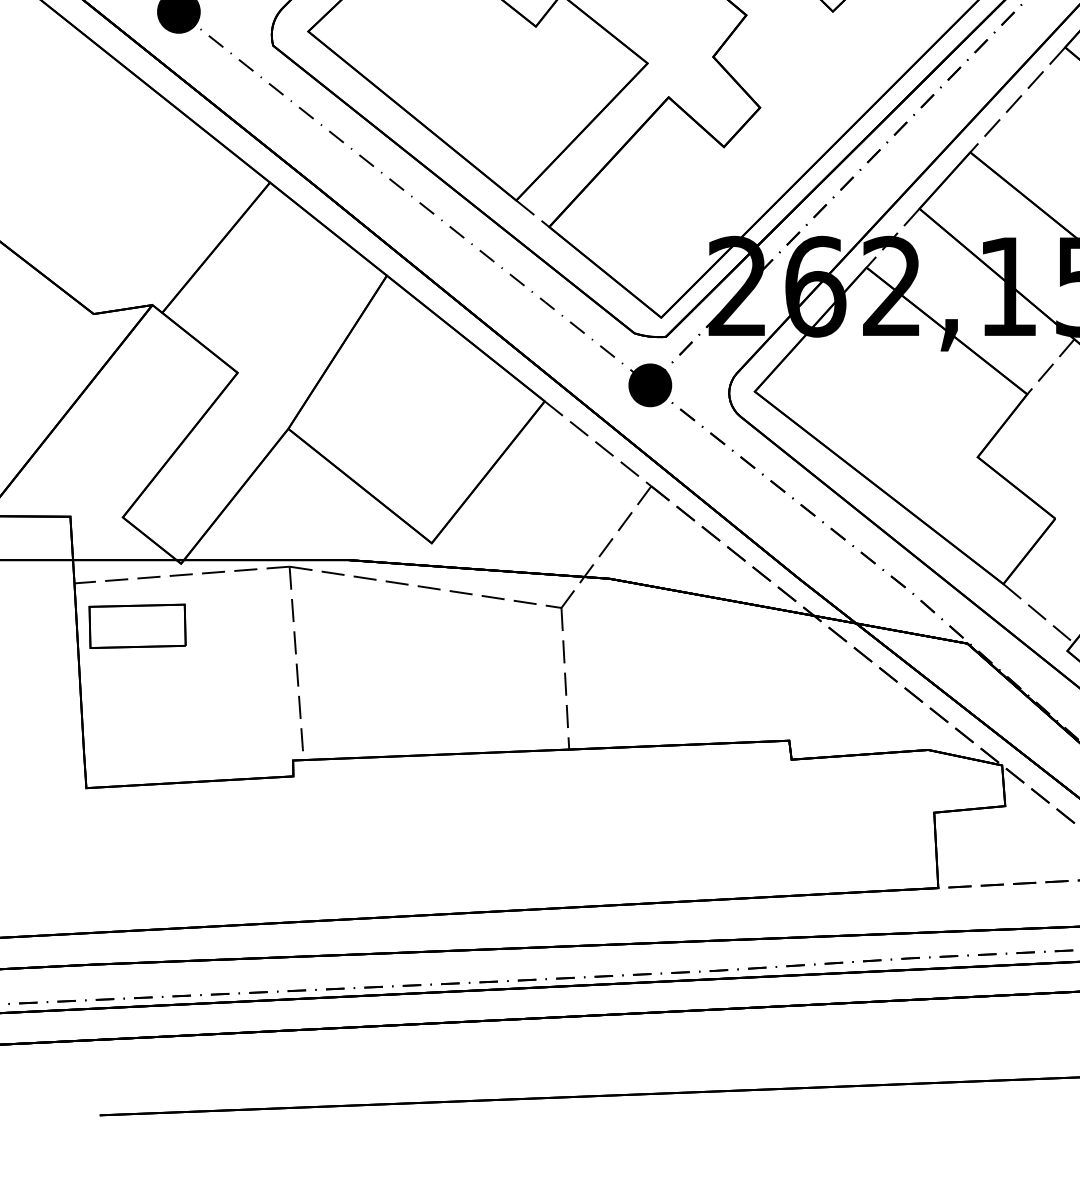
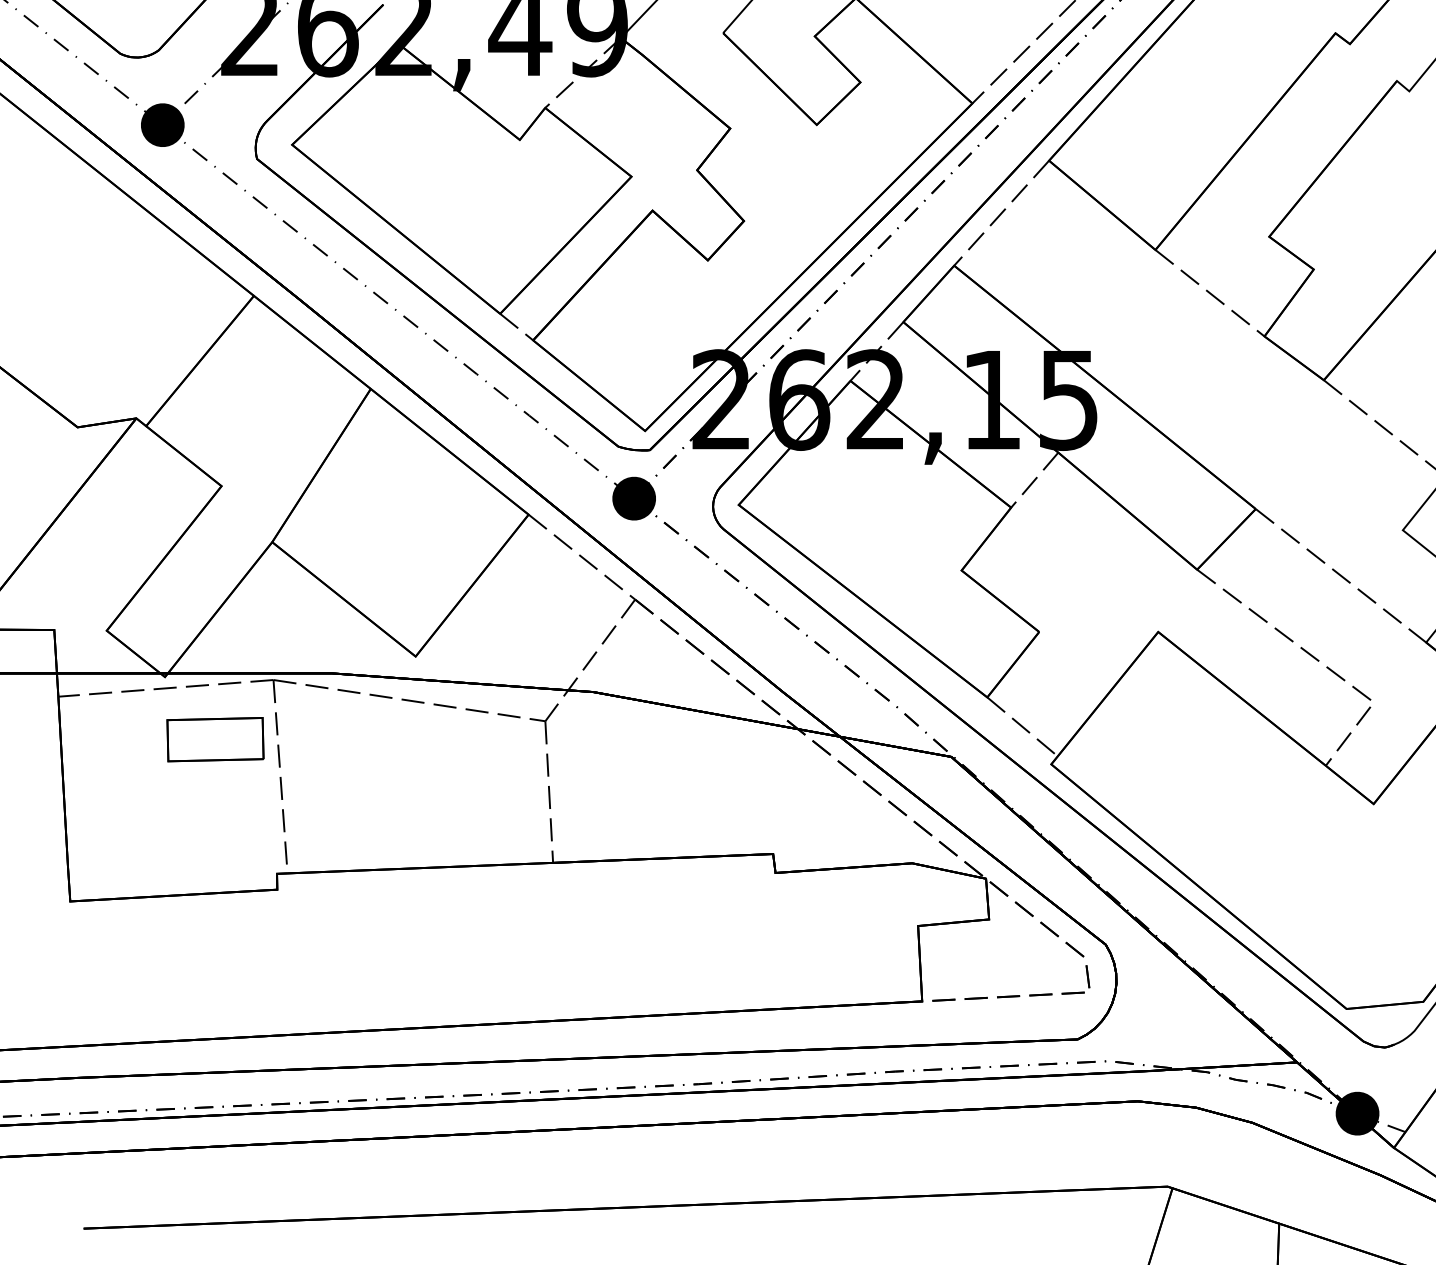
part: (137, 626) -> (215, 739), moved

